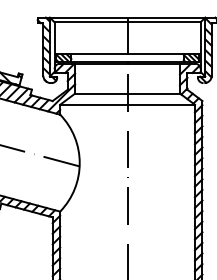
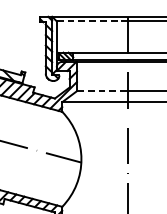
line: (91, 22) -> (92, 21), solid -> dashed
line: (101, 93) -> (102, 91), solid -> dashed

